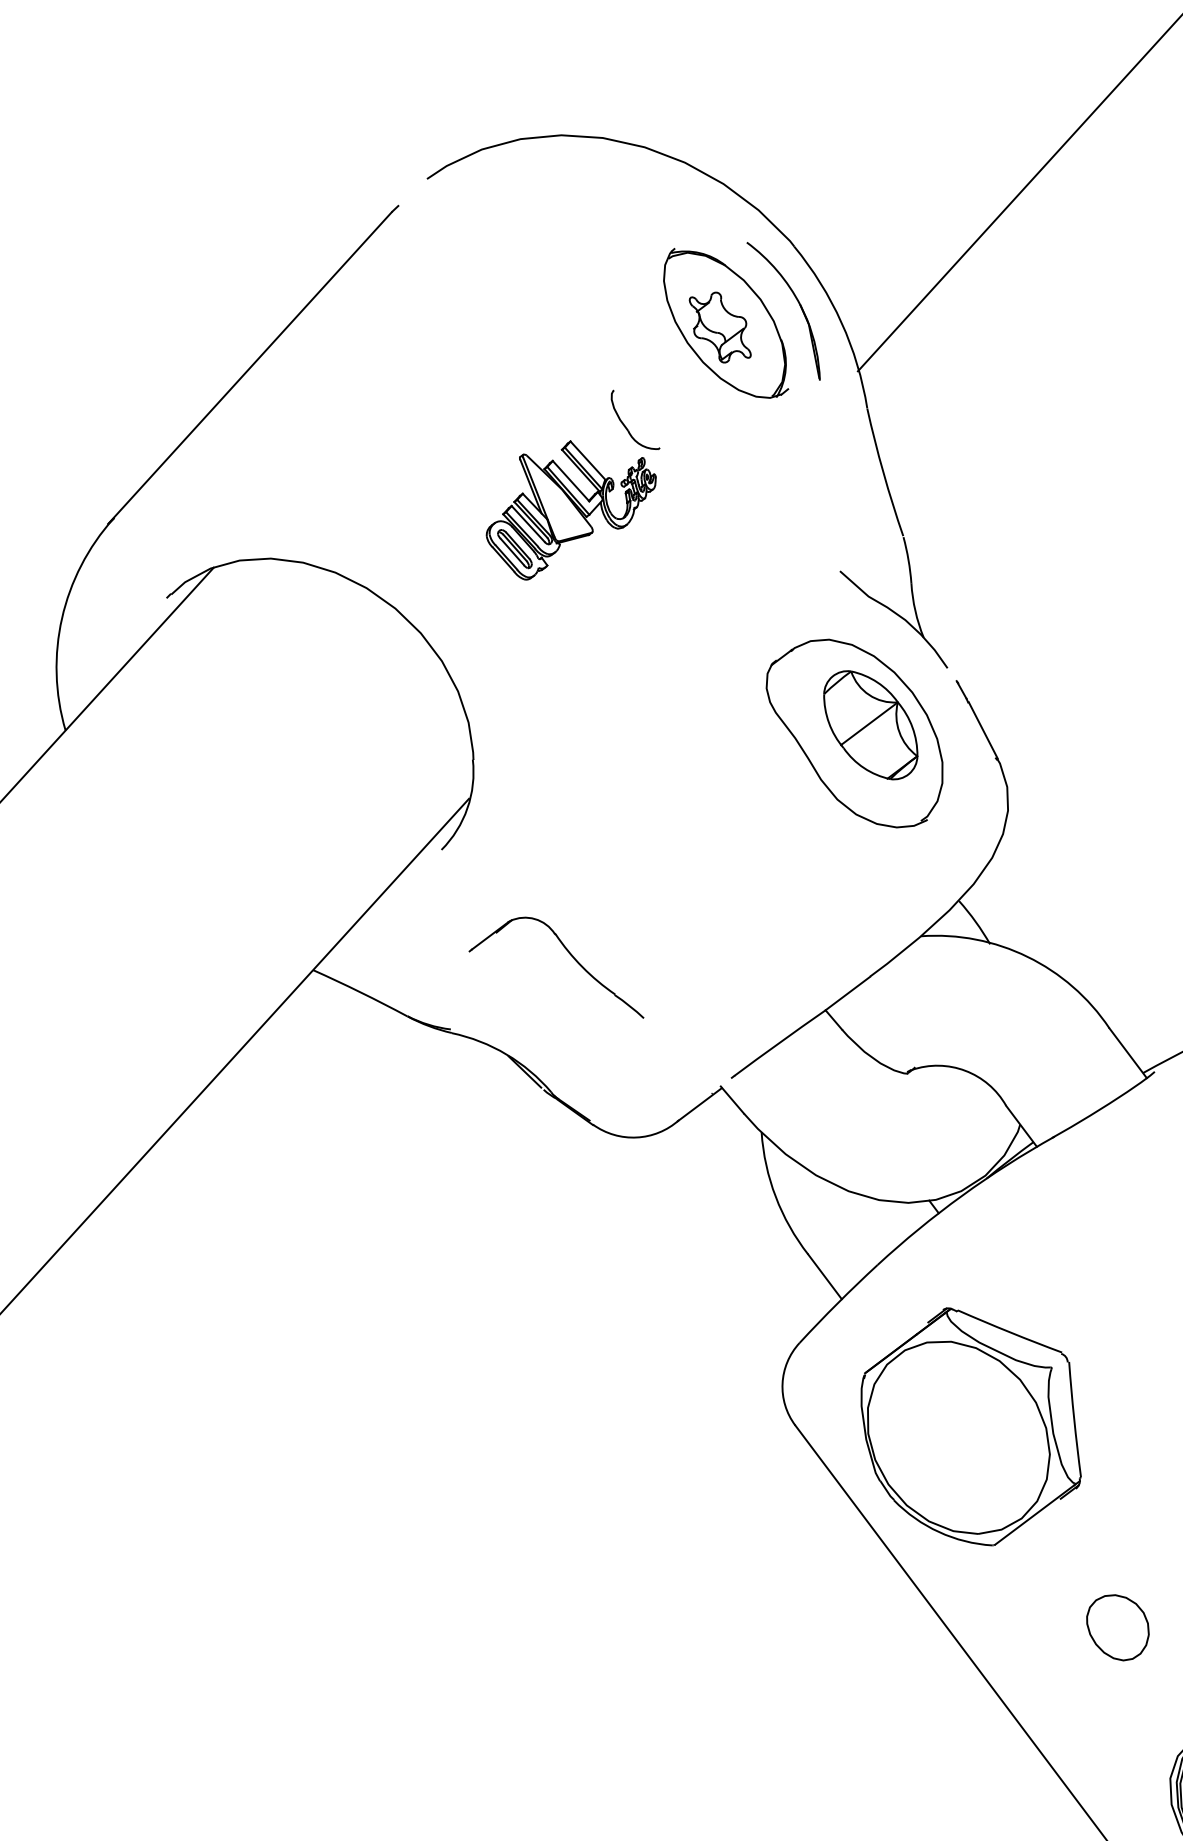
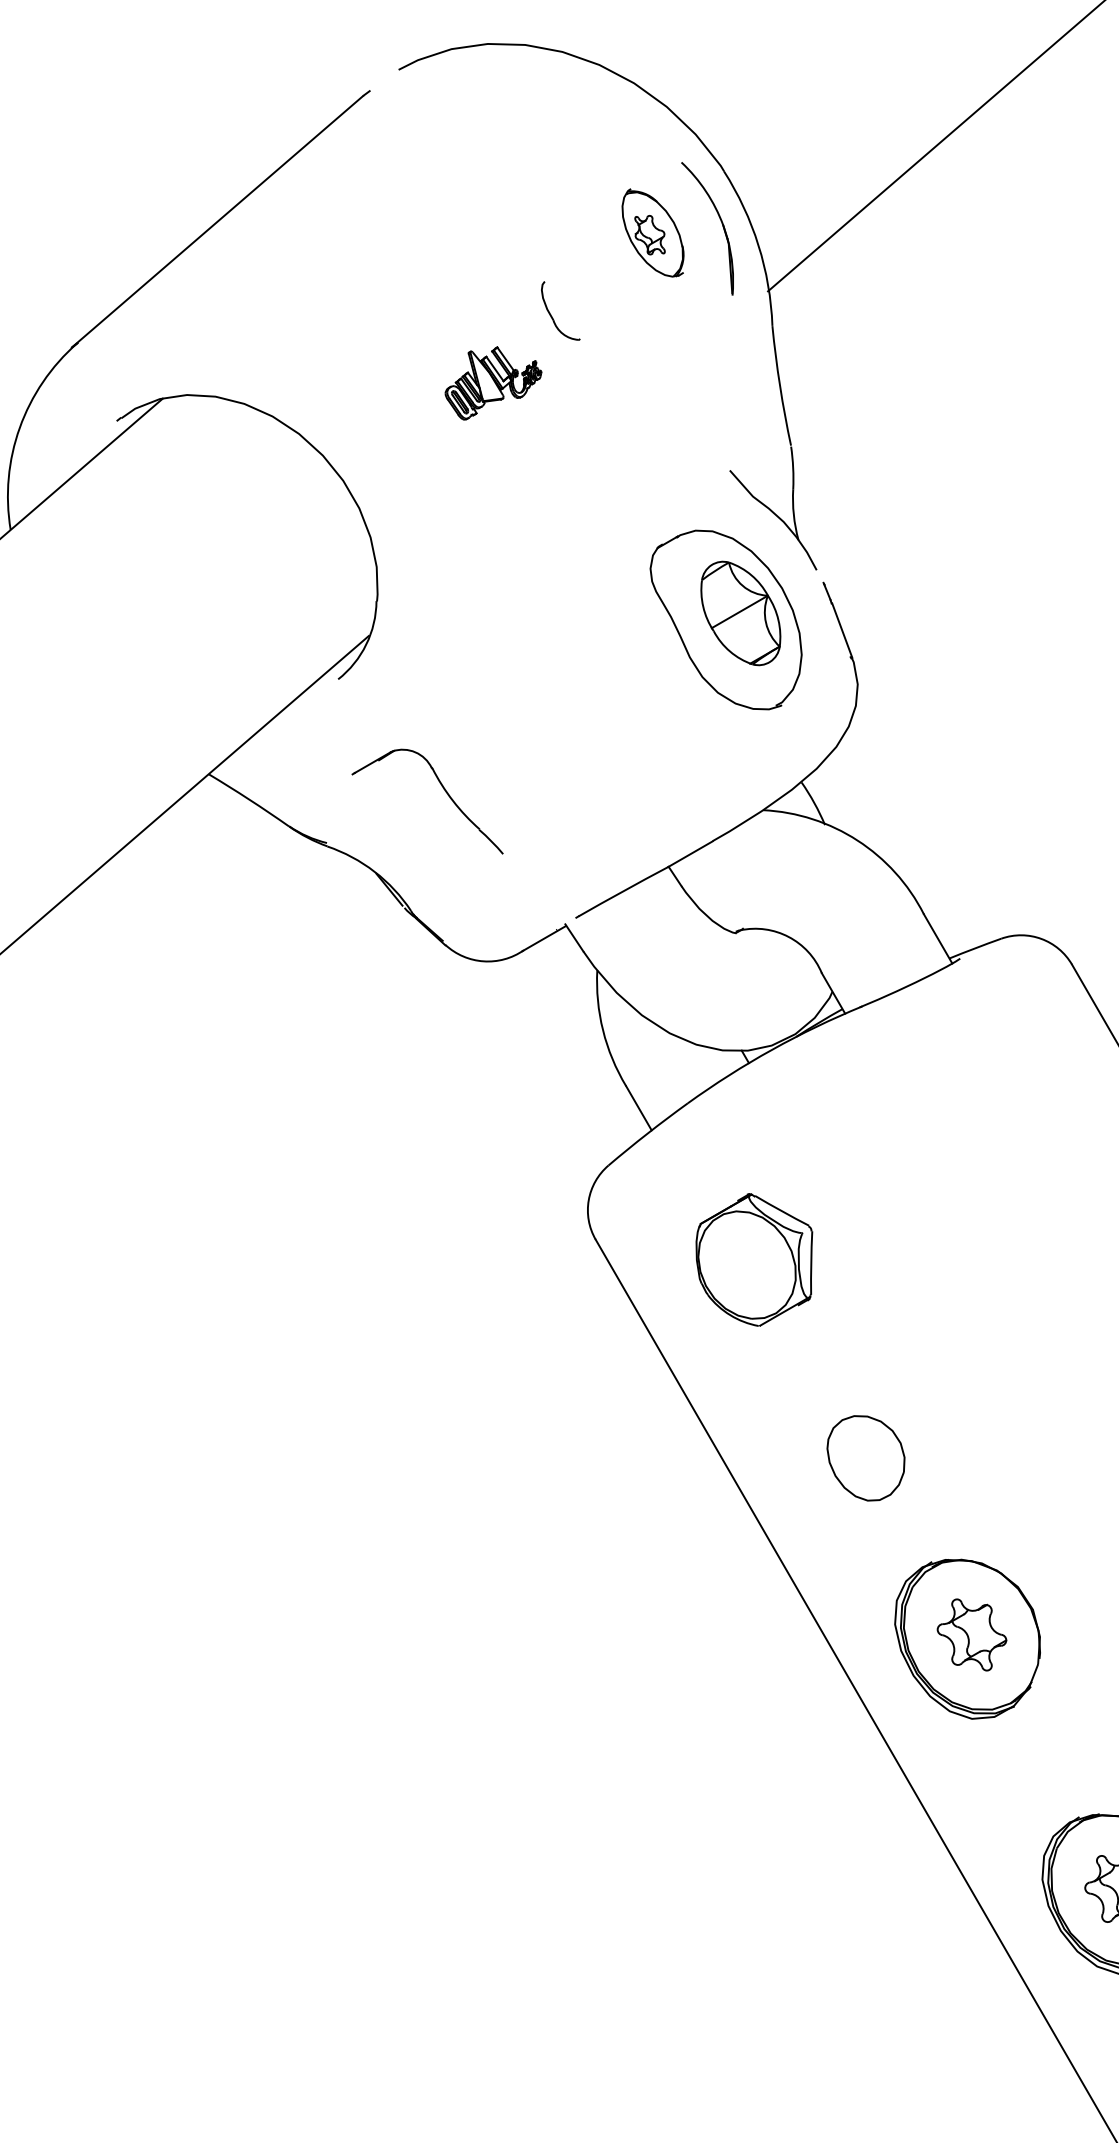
part: (724, 322) -> (652, 232), size x0.6
part: (571, 507) -> (493, 383), size x0.6
part: (970, 1426) -> (754, 1259), size x0.6
part: (1117, 1627) -> (865, 1458), size x1.4

